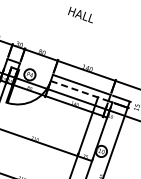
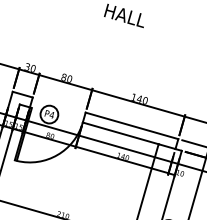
line: (79, 91) -> (128, 136), dashed -> solid

